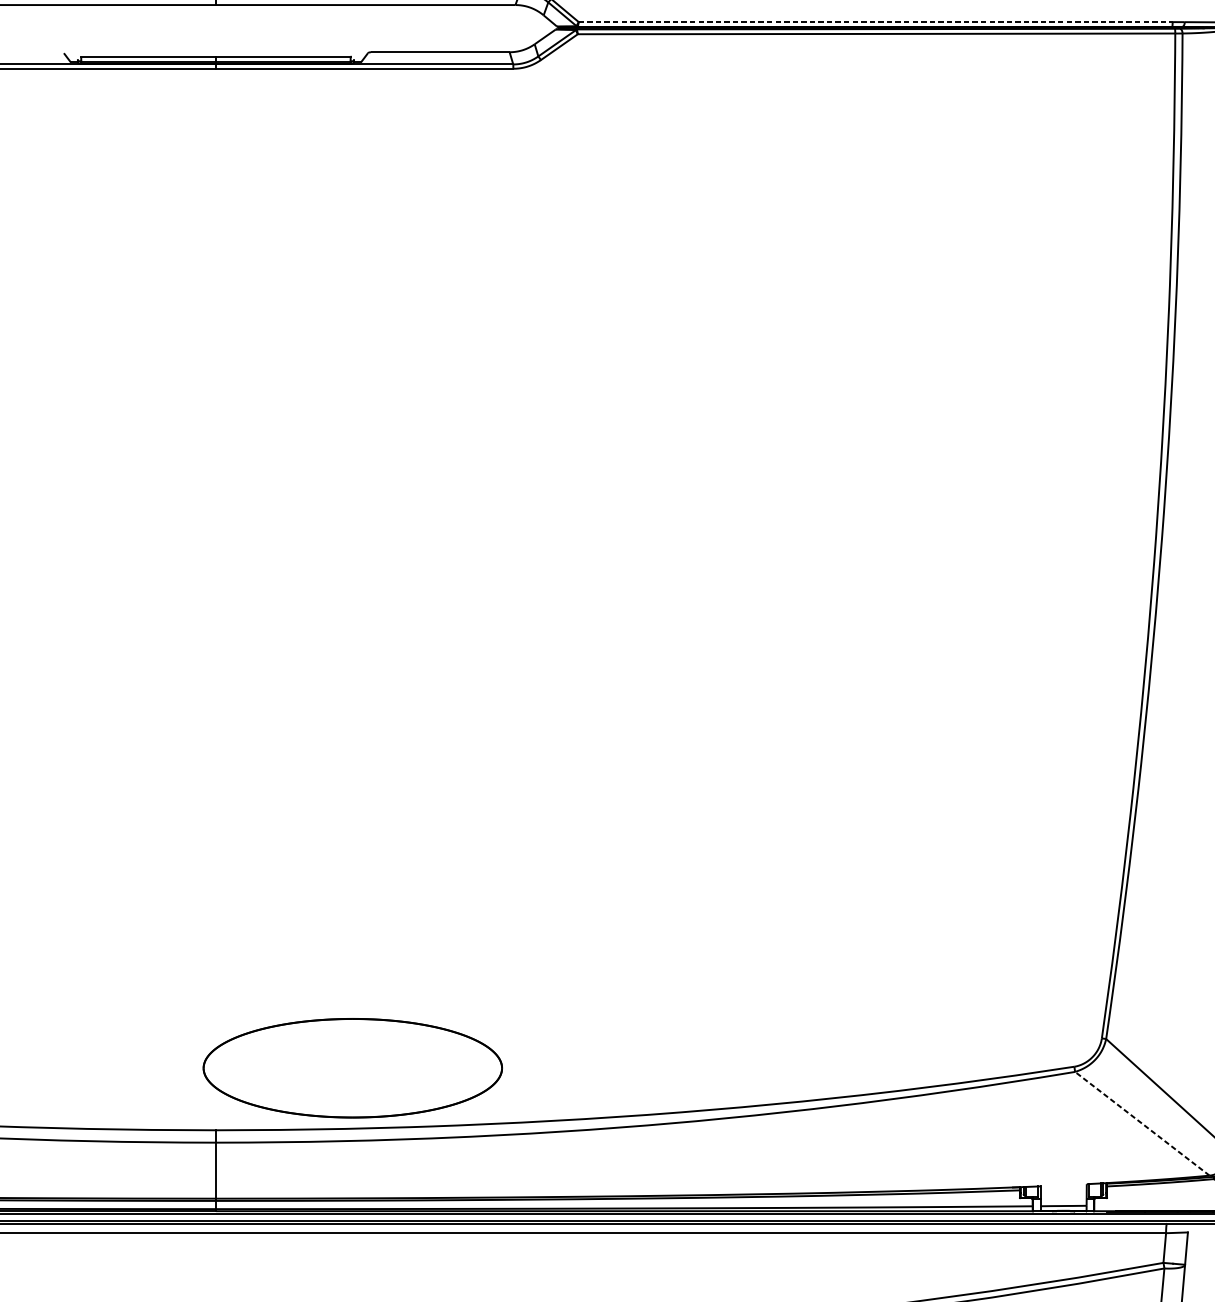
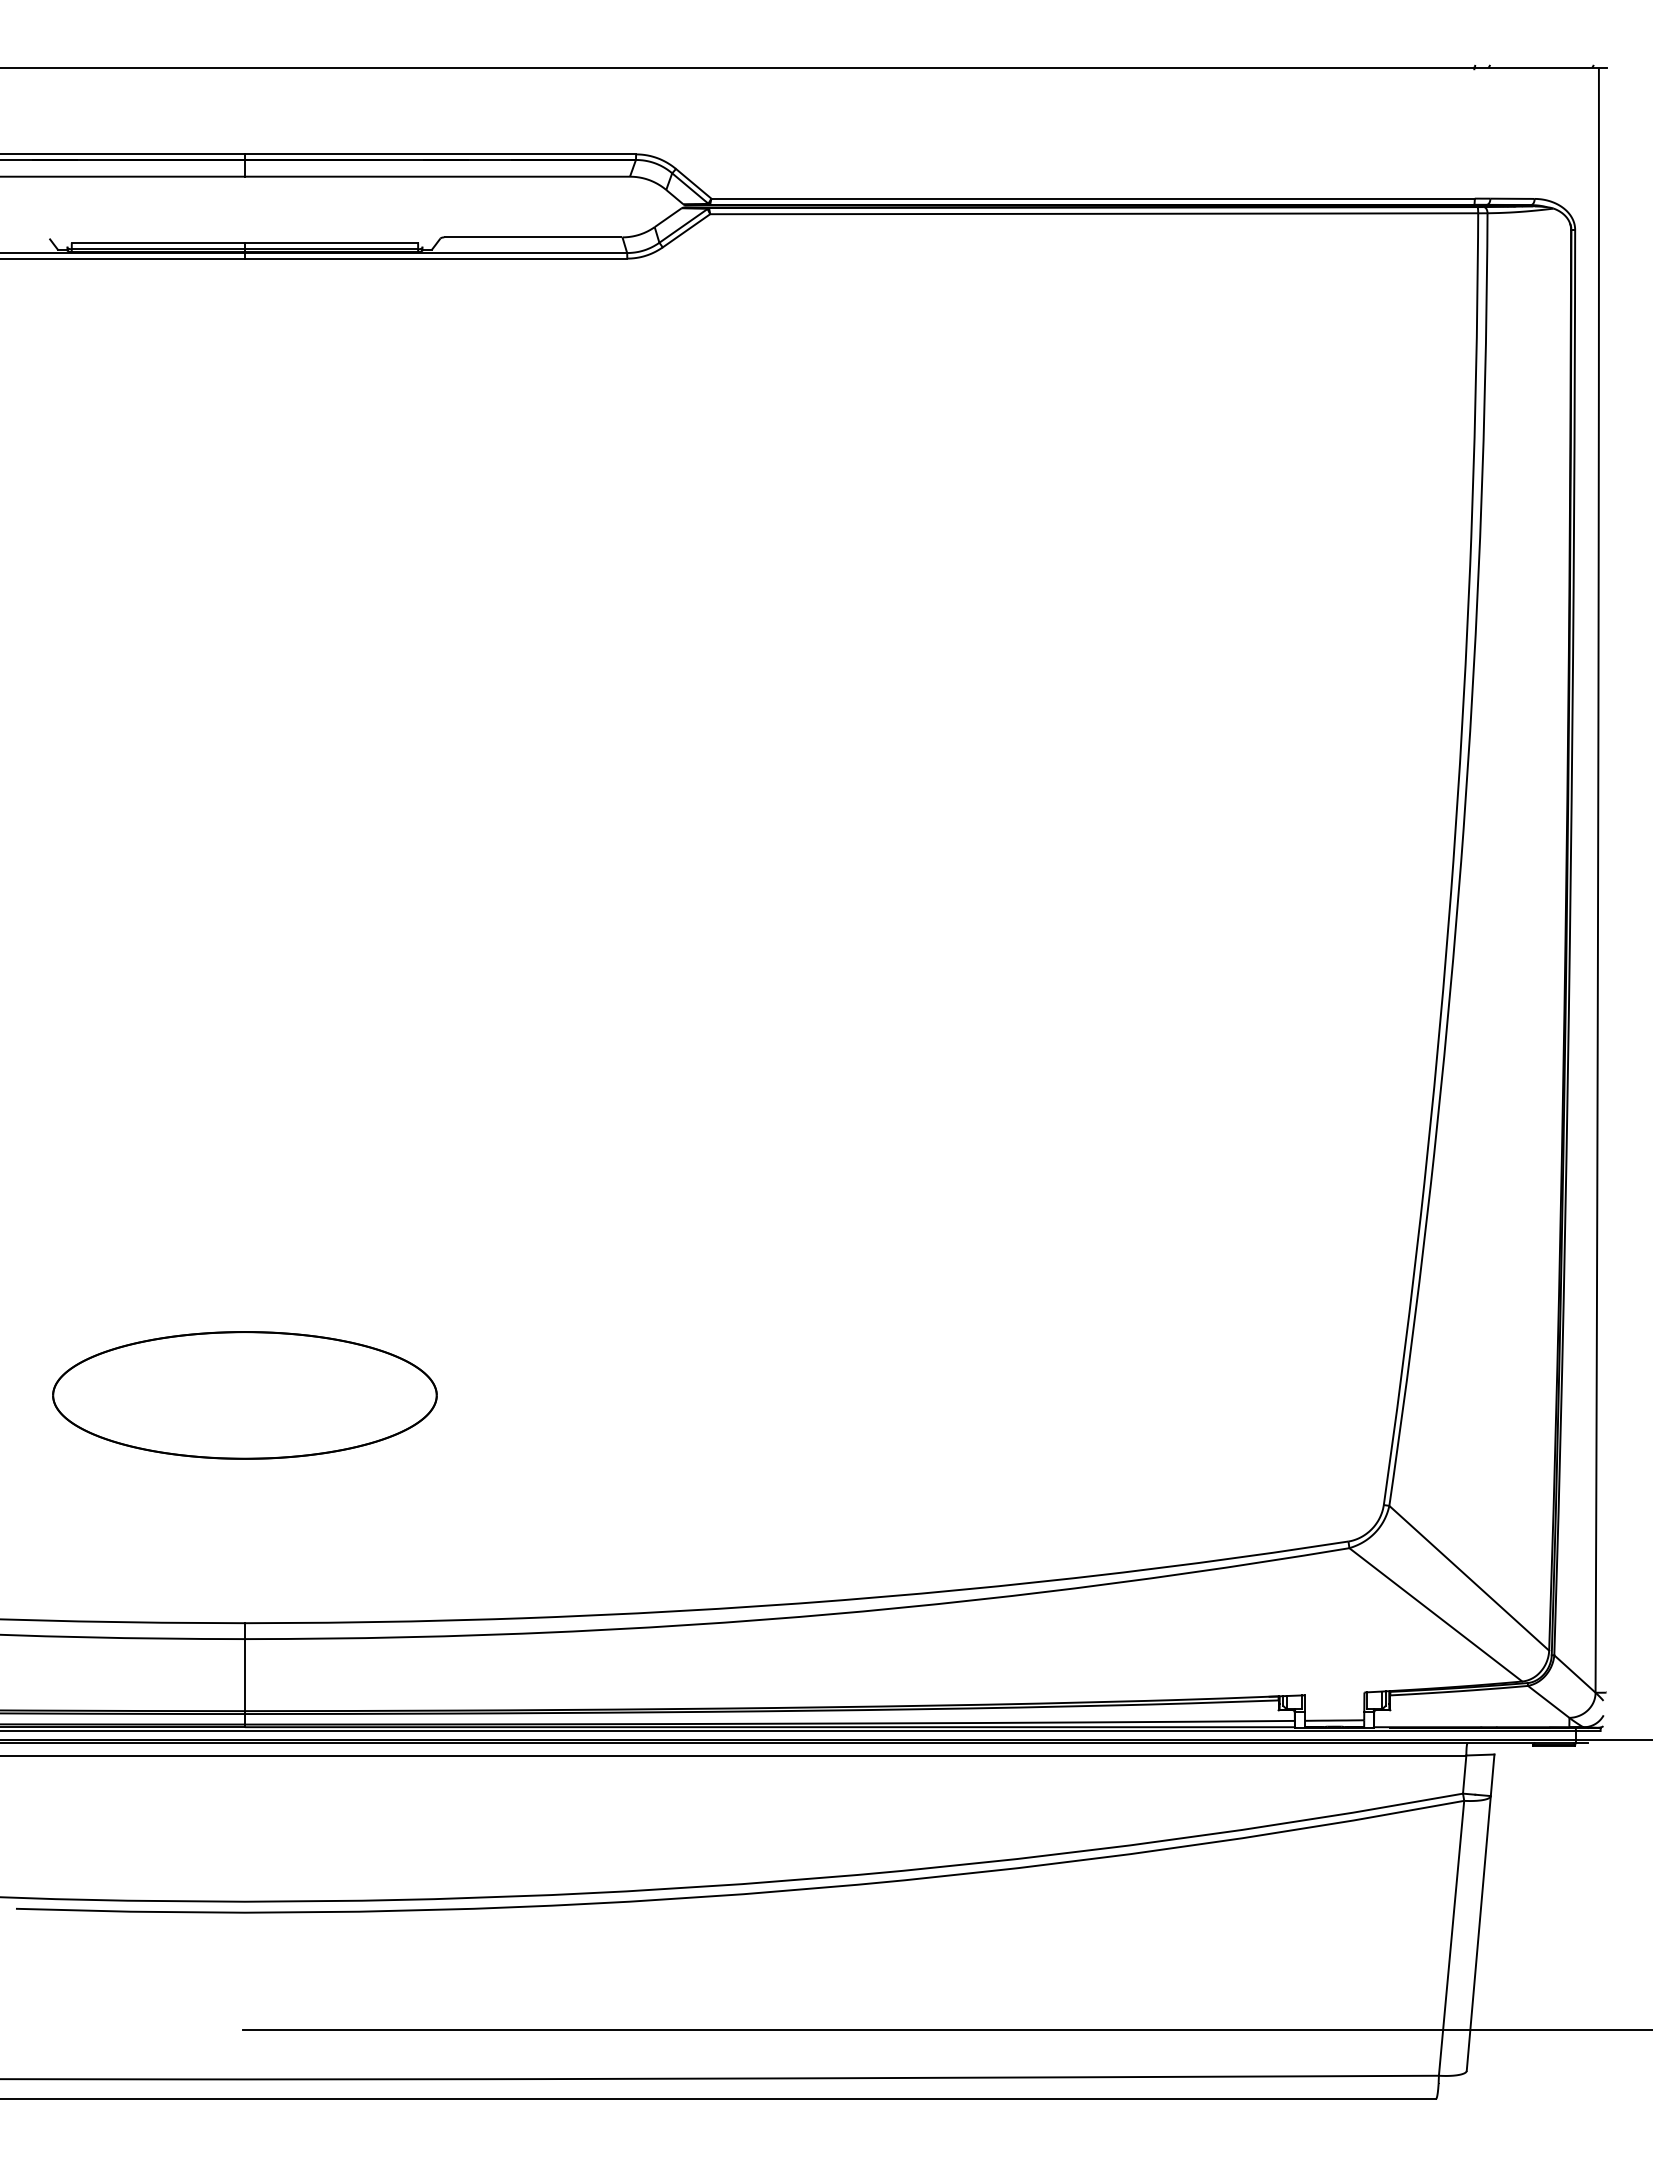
line: (876, 22) -> (1093, 198), dashed -> solid
part: (352, 1068) -> (244, 1395), moved
line: (1142, 1123) -> (1435, 1614), dashed -> solid

